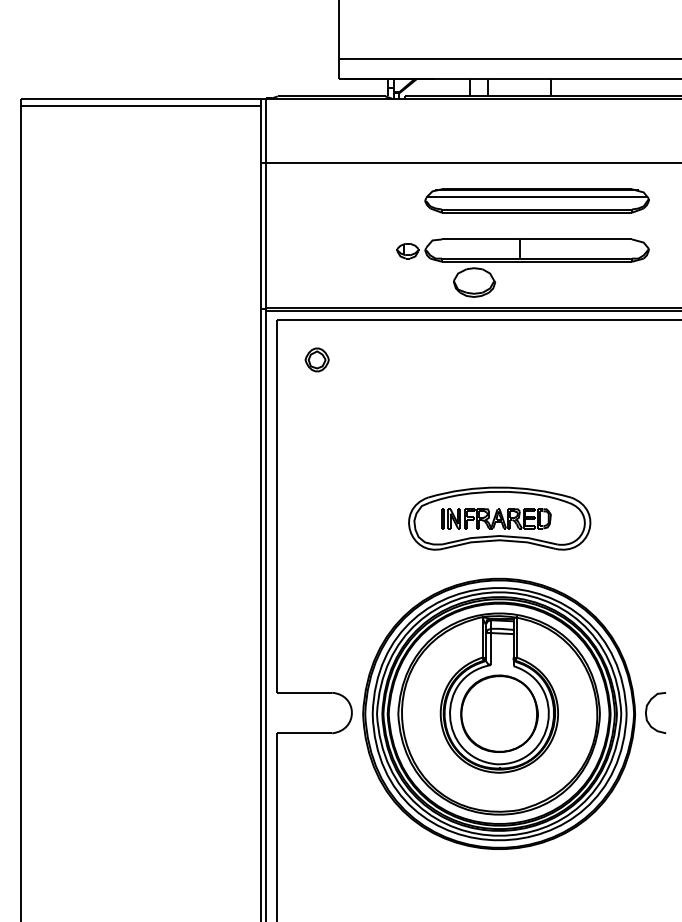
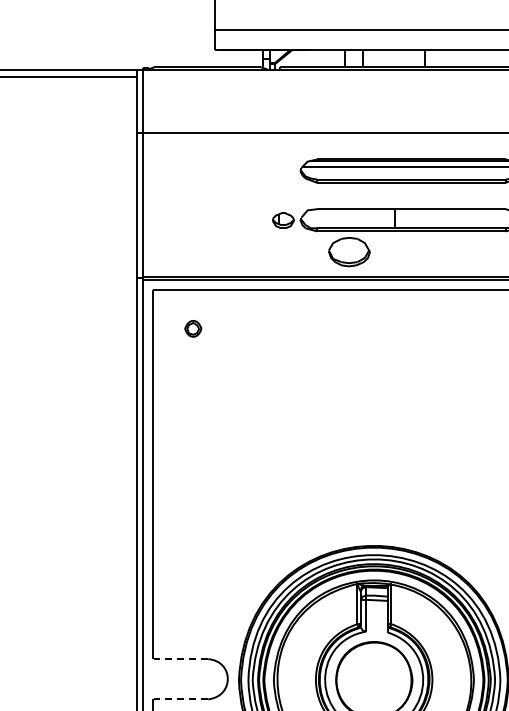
part: (316, 359) -> (192, 328), size x0.7
part: (499, 518) -> (374, 486), removed
line: (304, 692) -> (180, 658), solid -> dashed
line: (304, 733) -> (180, 699), solid -> dashed

